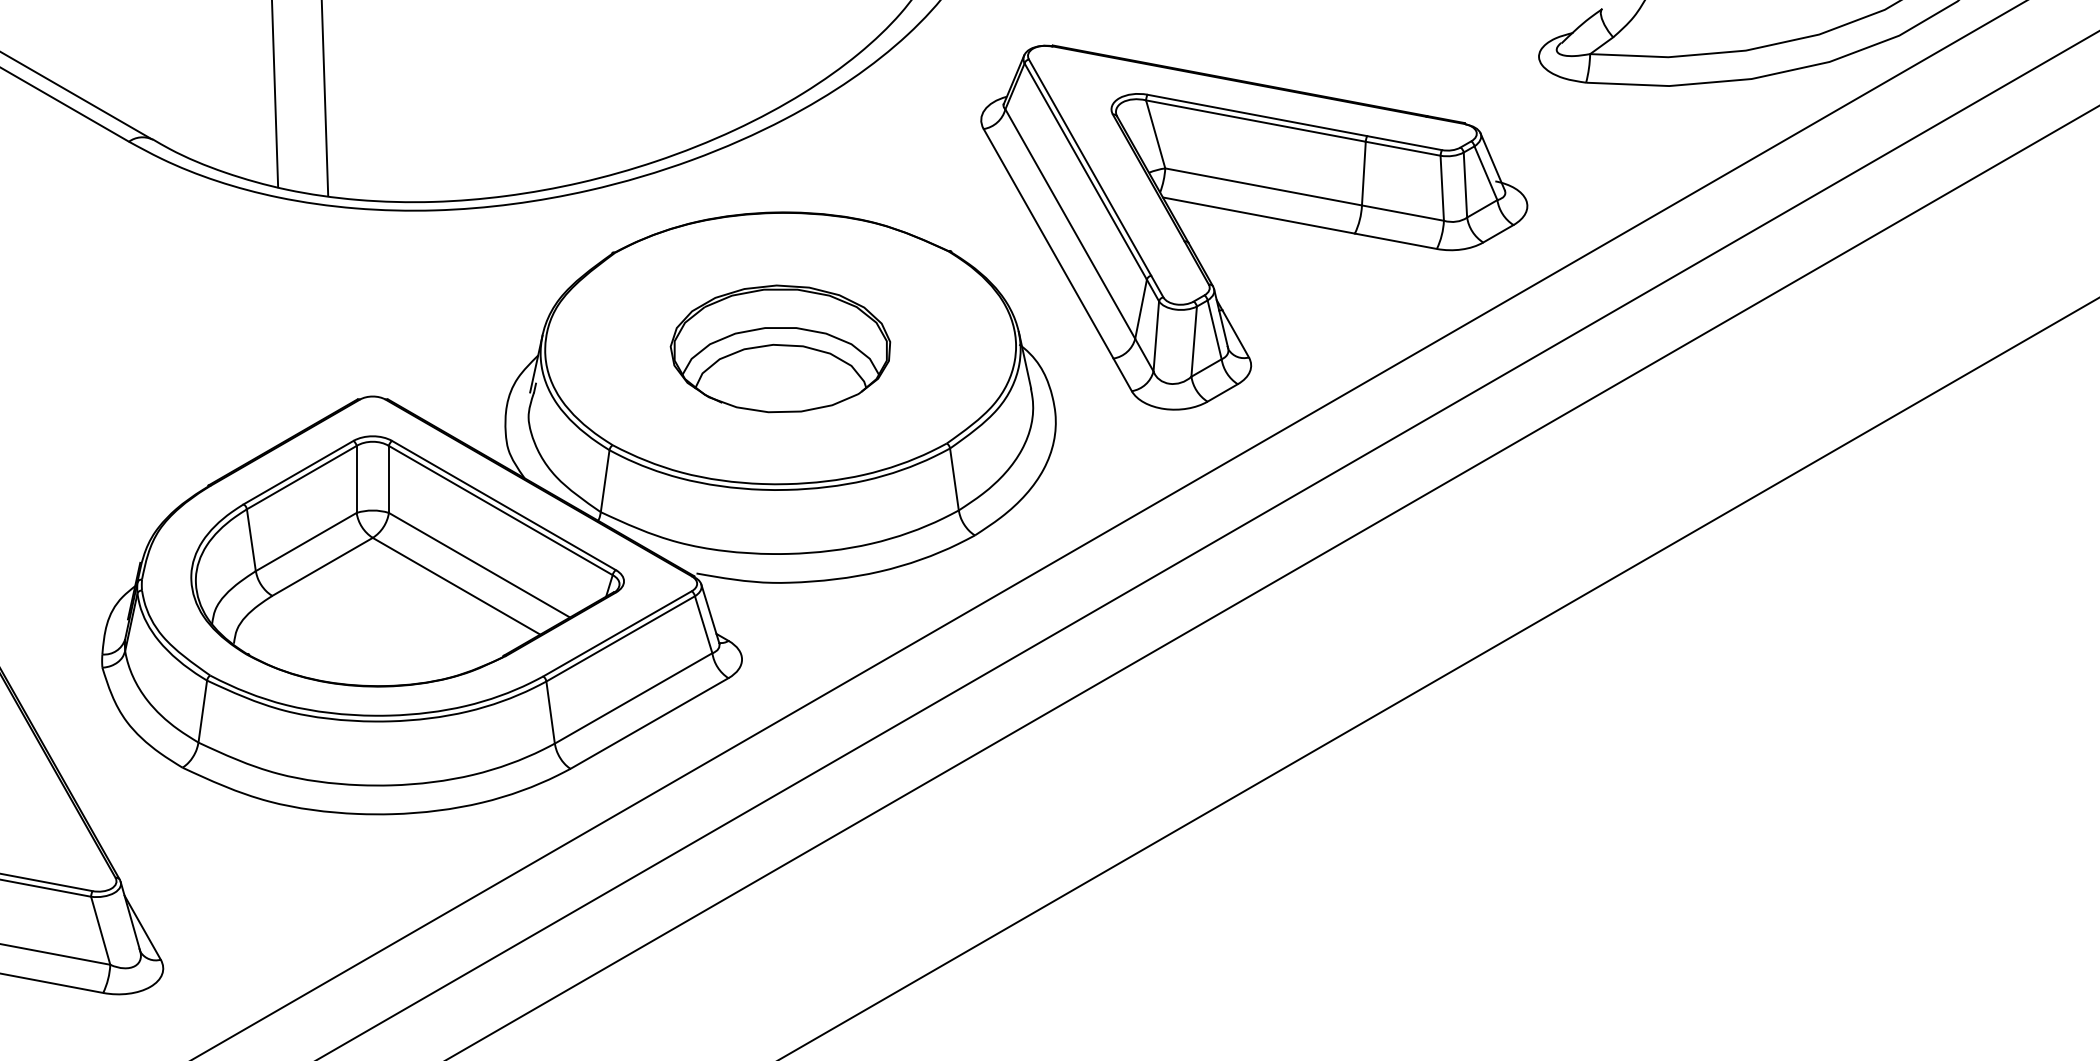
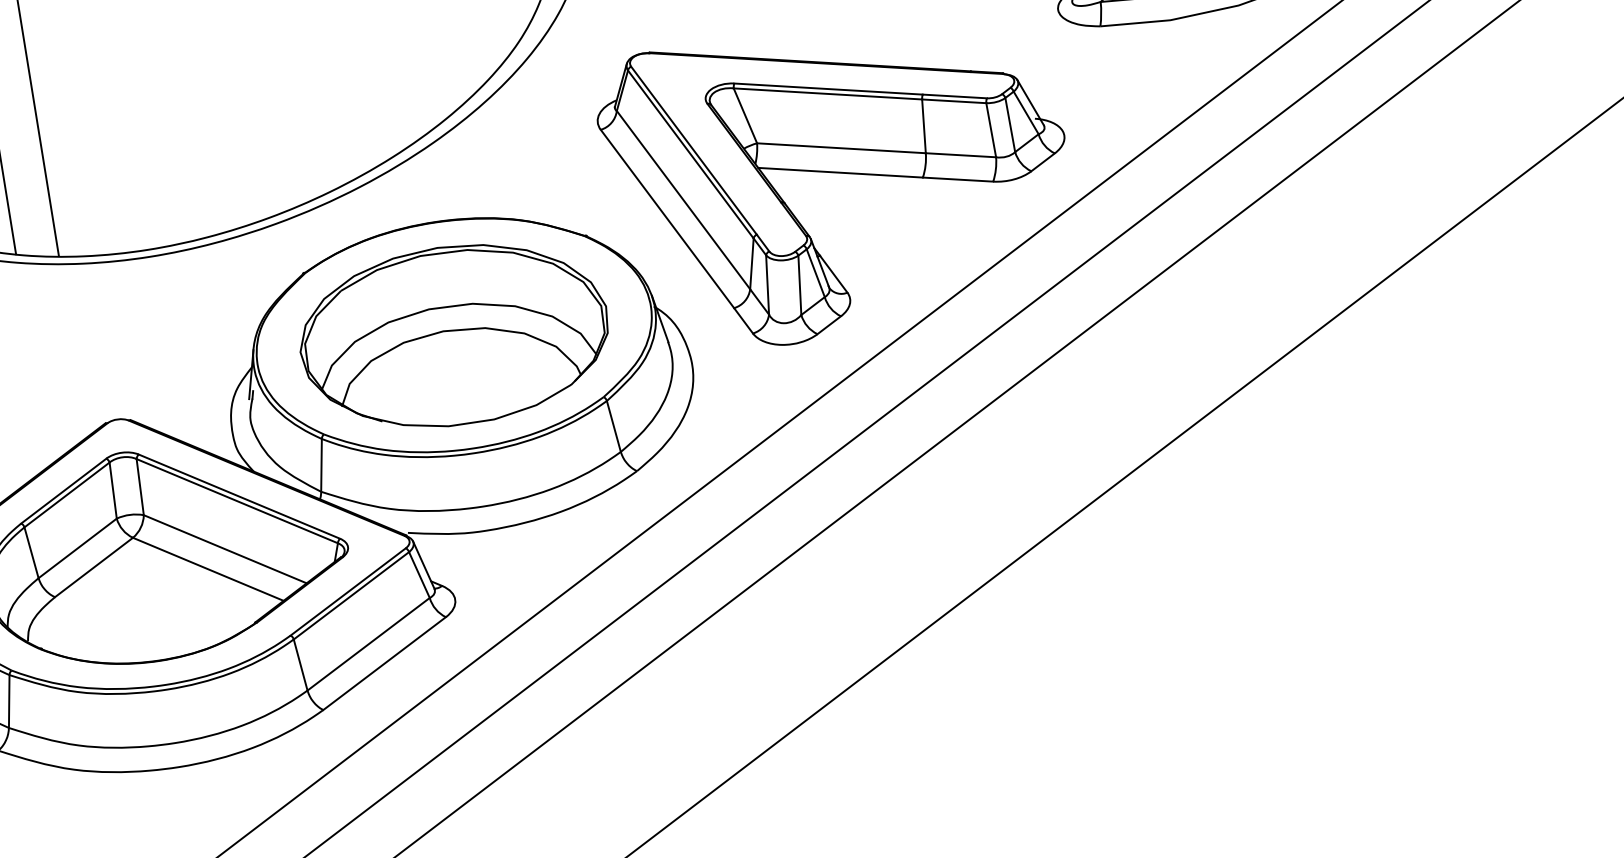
part: (780, 348) -> (454, 335), size x1.67

